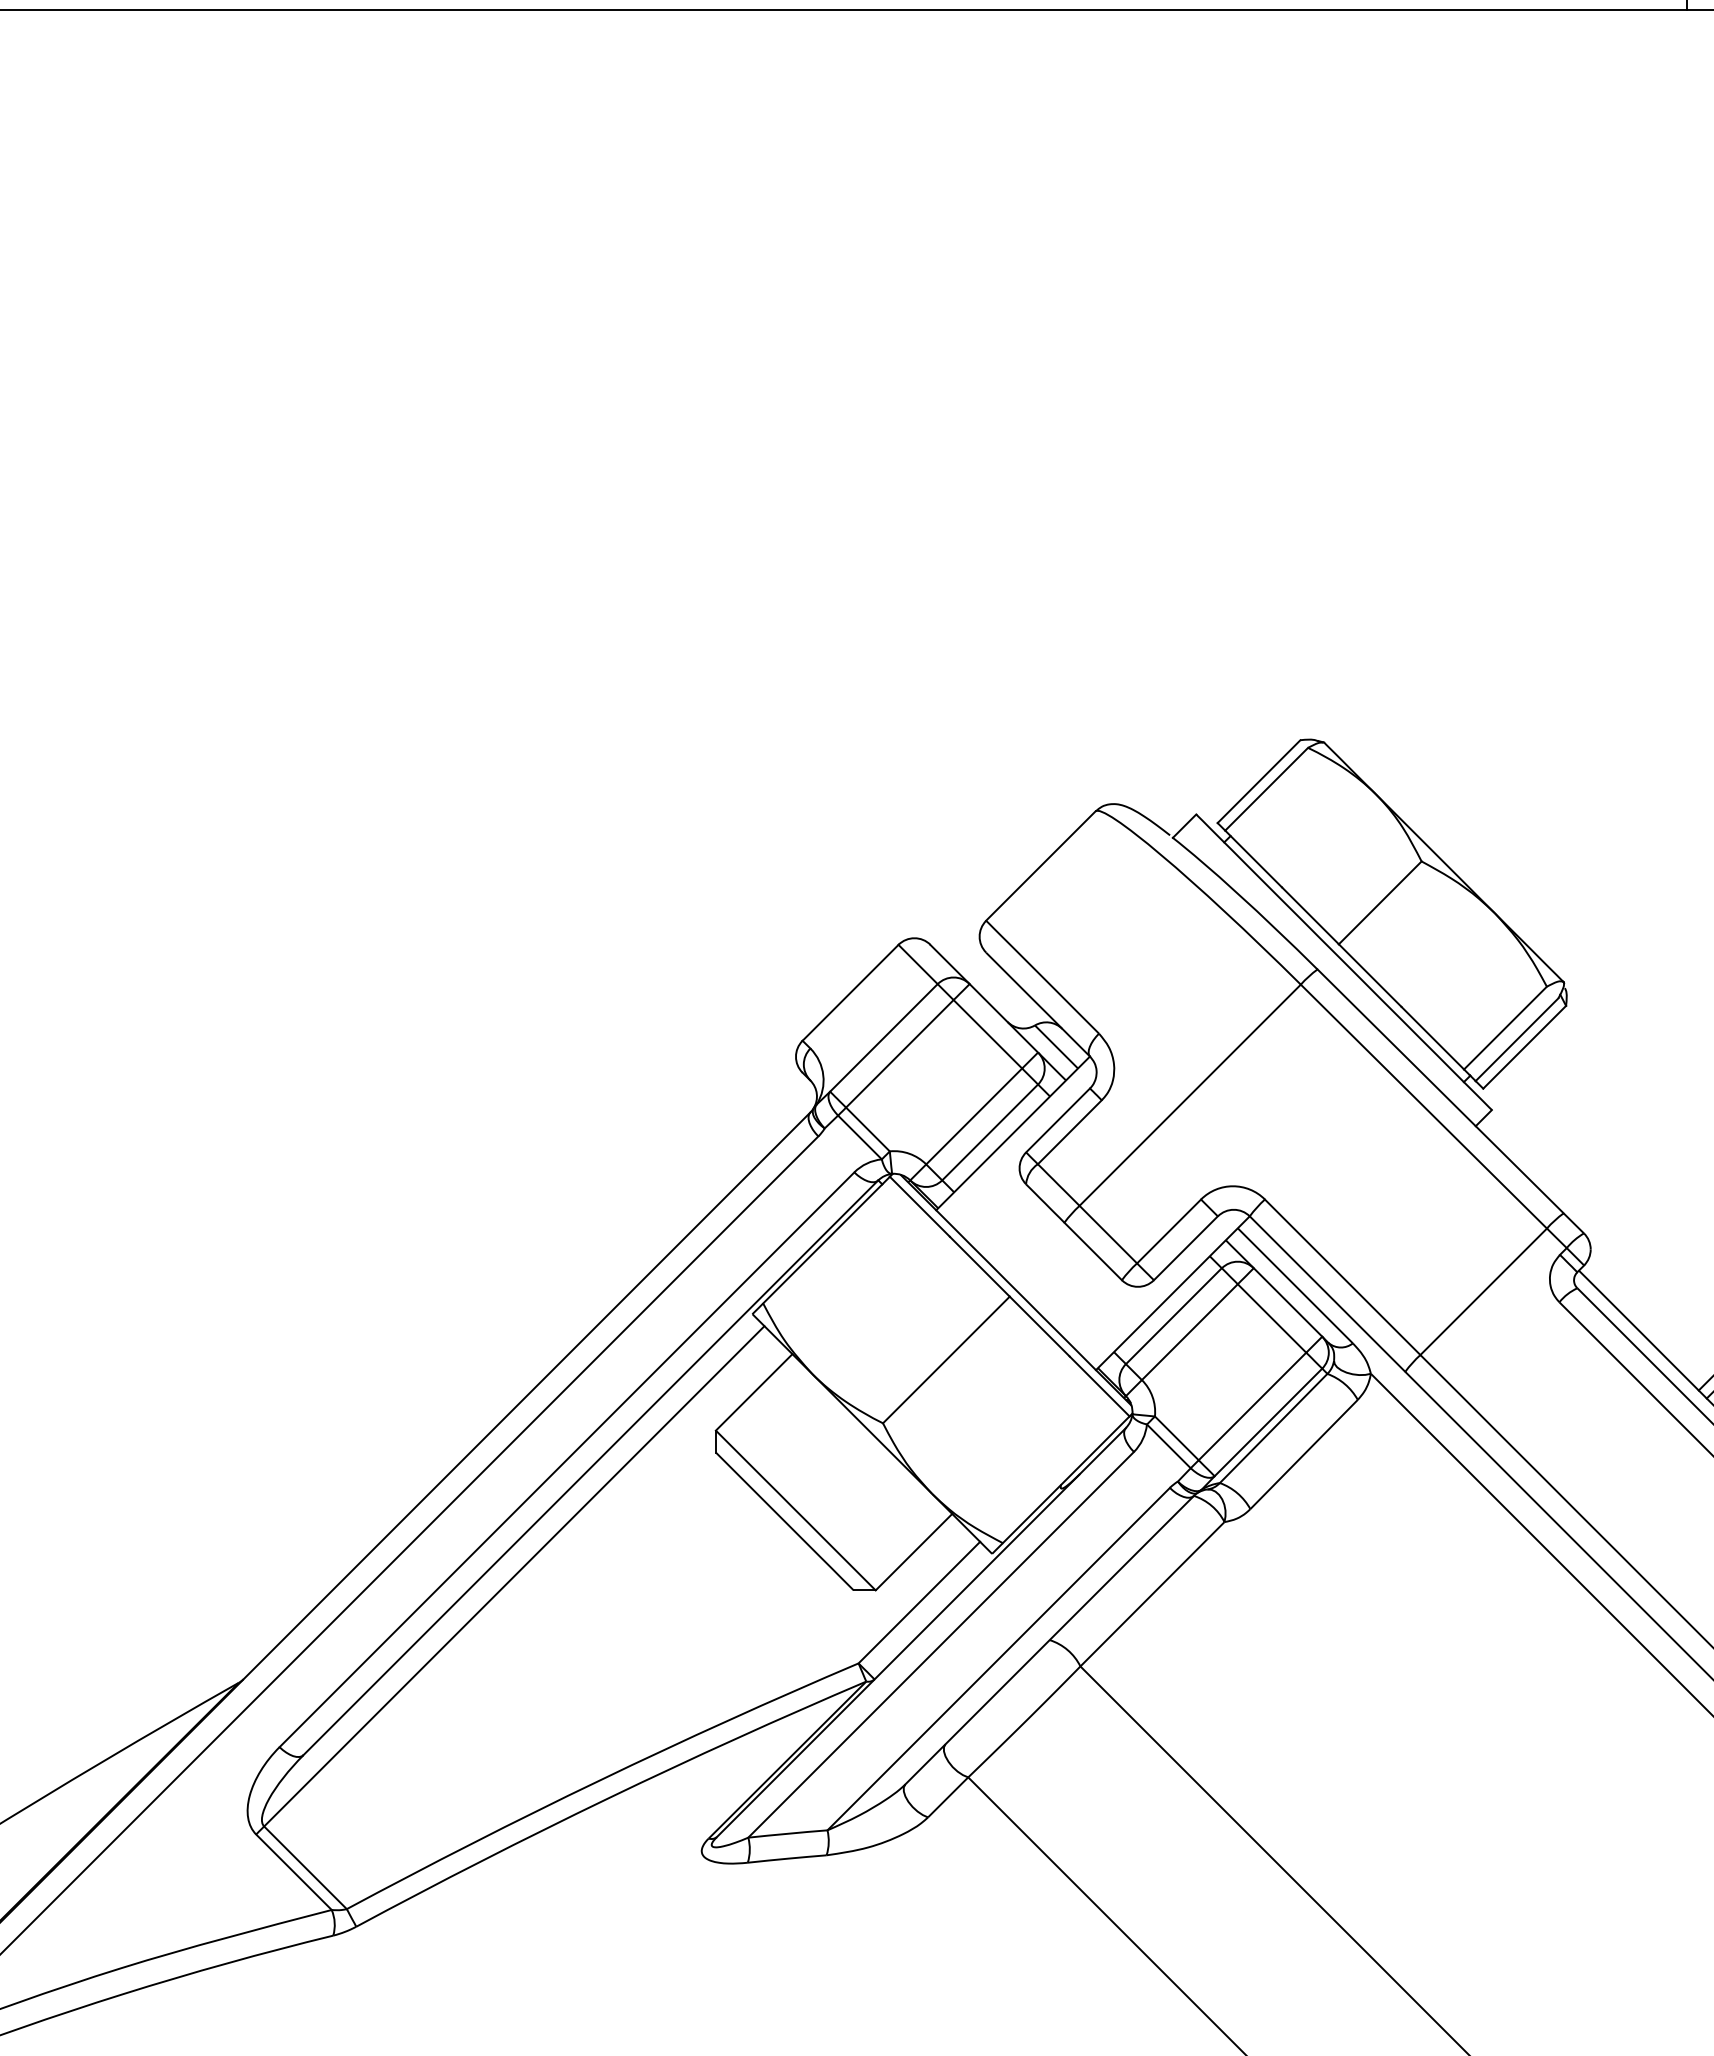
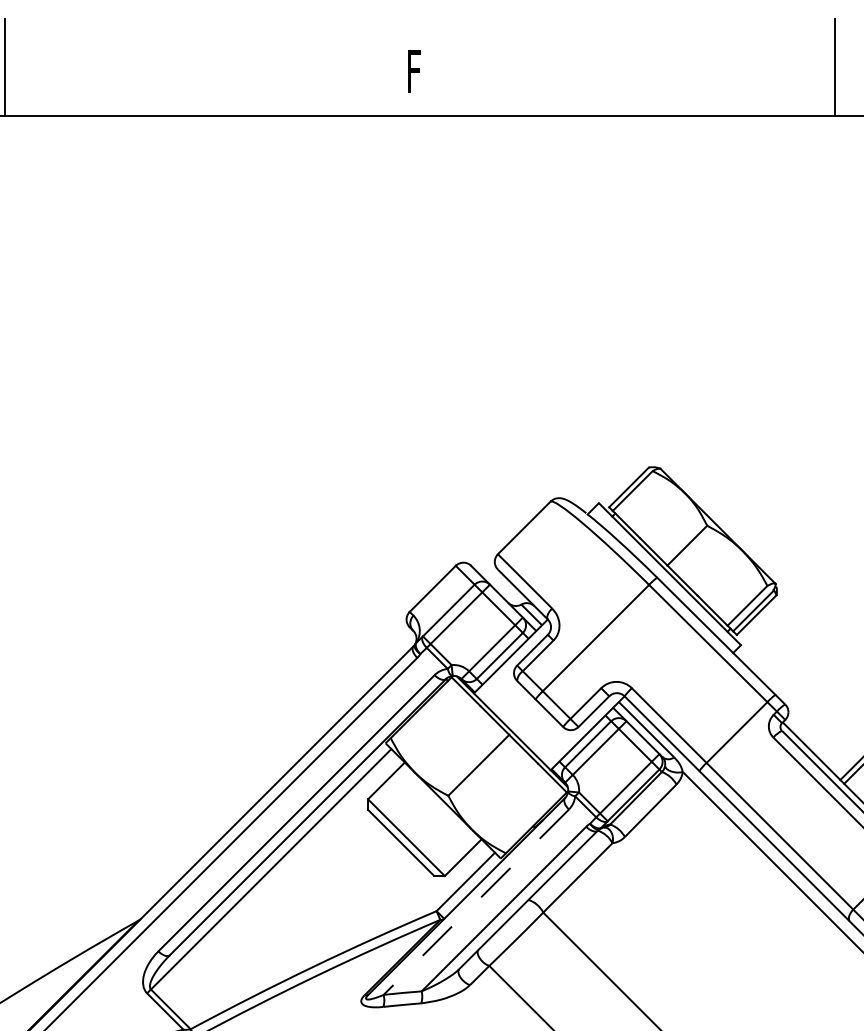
line: (939, 1645) -> (475, 902), solid -> dashed

